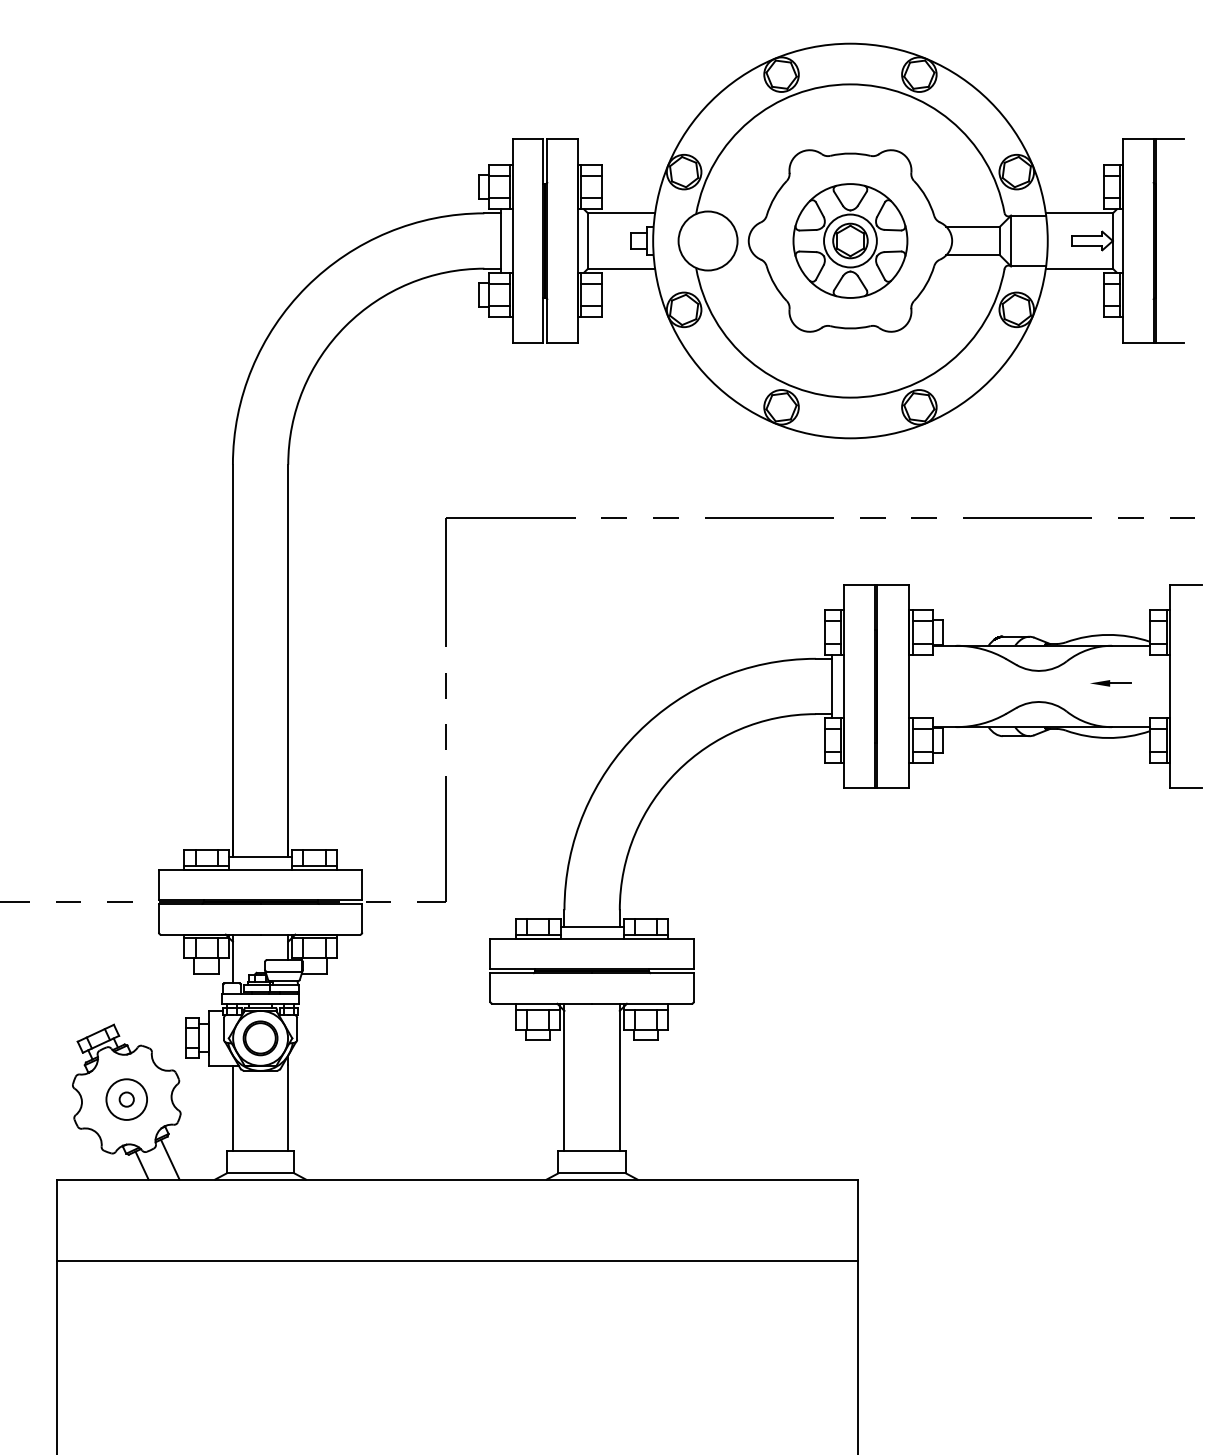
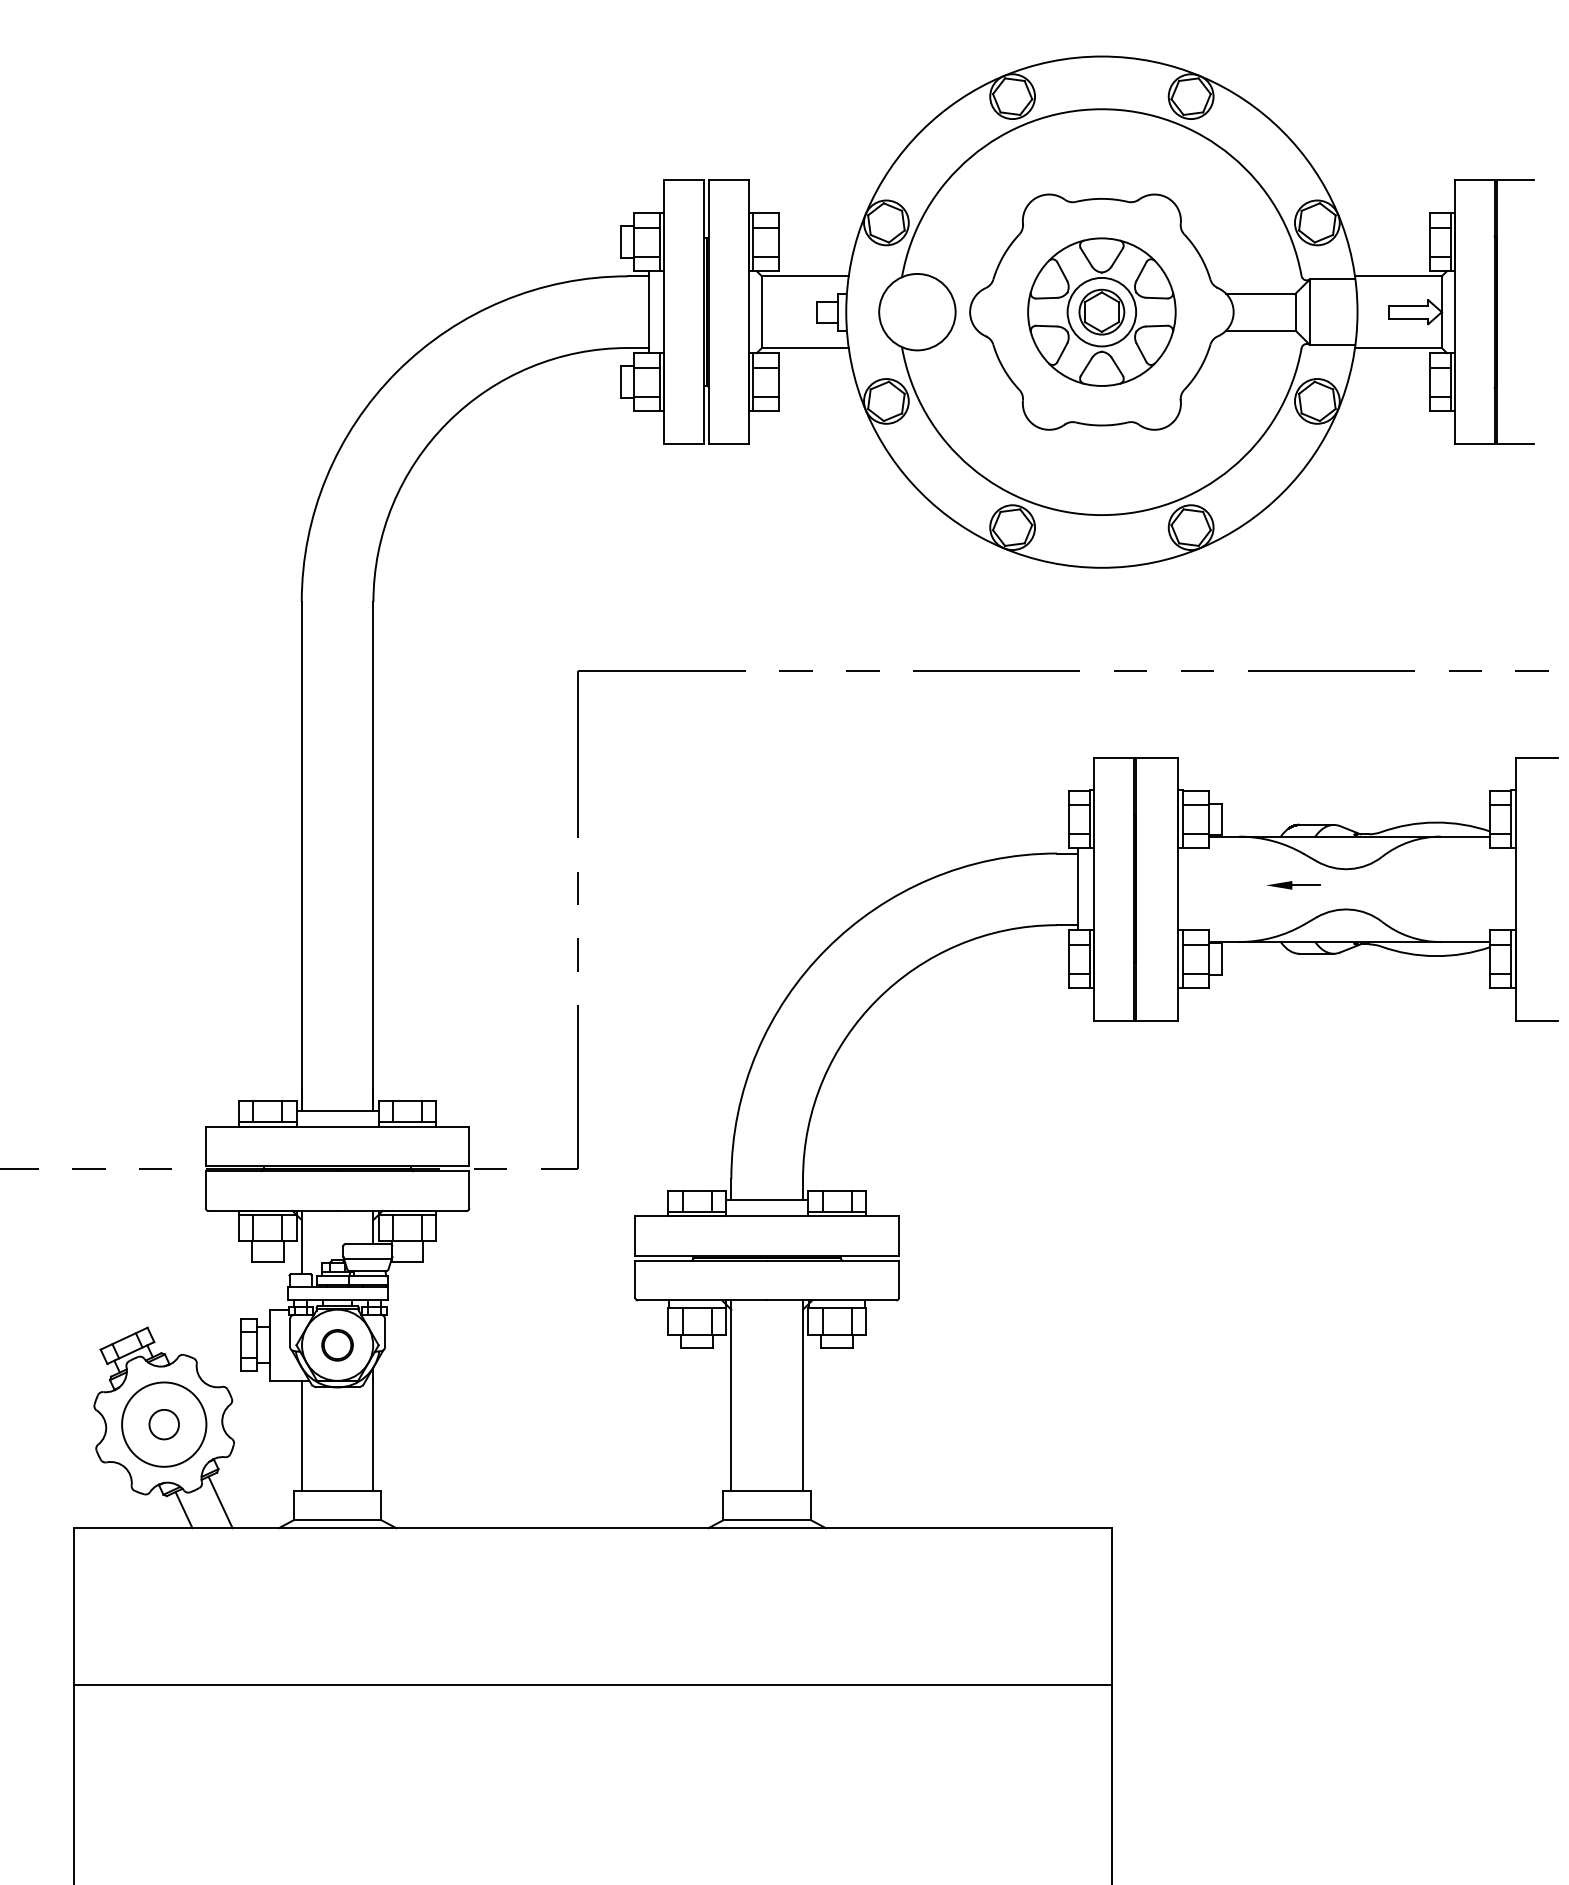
part: (1111, 683) -> (1293, 885), moved
part: (260, 1038) -> (337, 1345), size x0.7
circle: (126, 1099) -> (163, 1424), size x1.6
circle: (126, 1099) -> (164, 1424), size x1.6
line: (457, 1260) -> (592, 1684), moved

